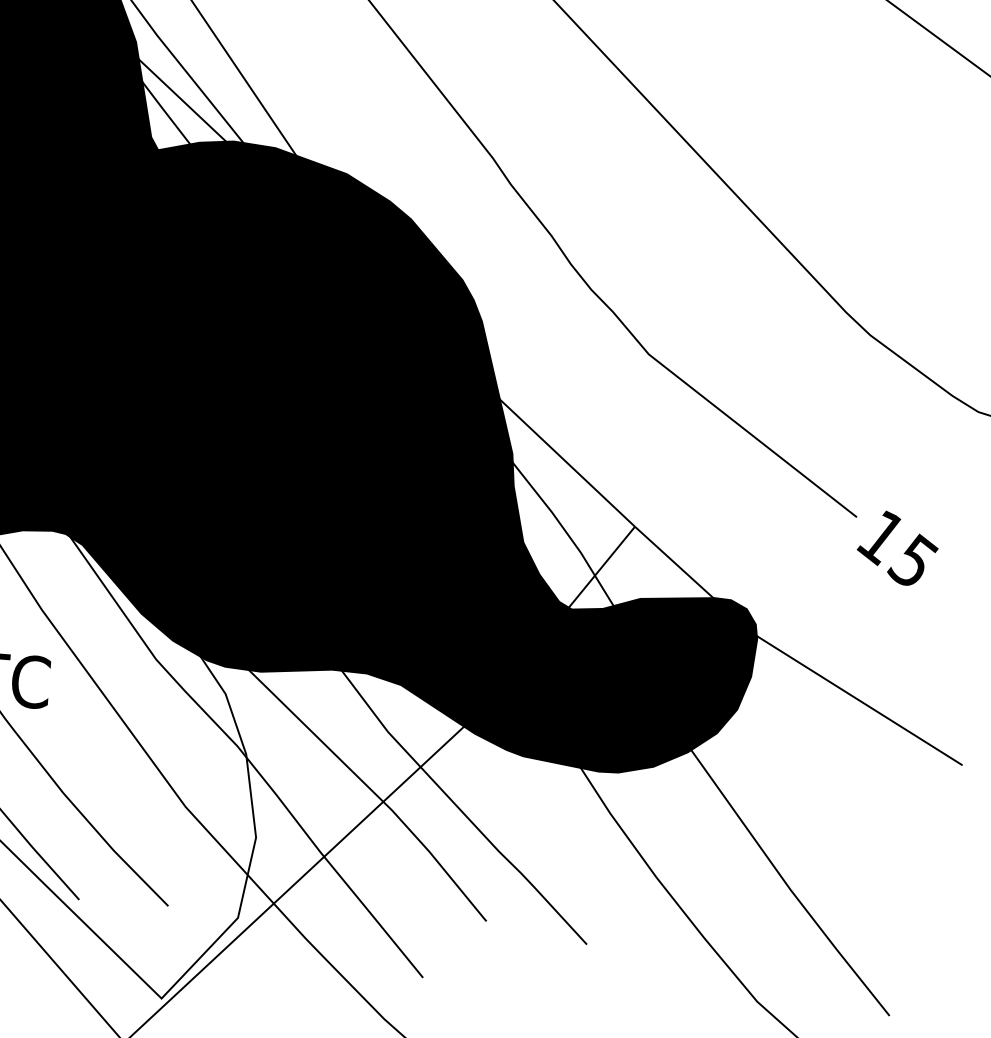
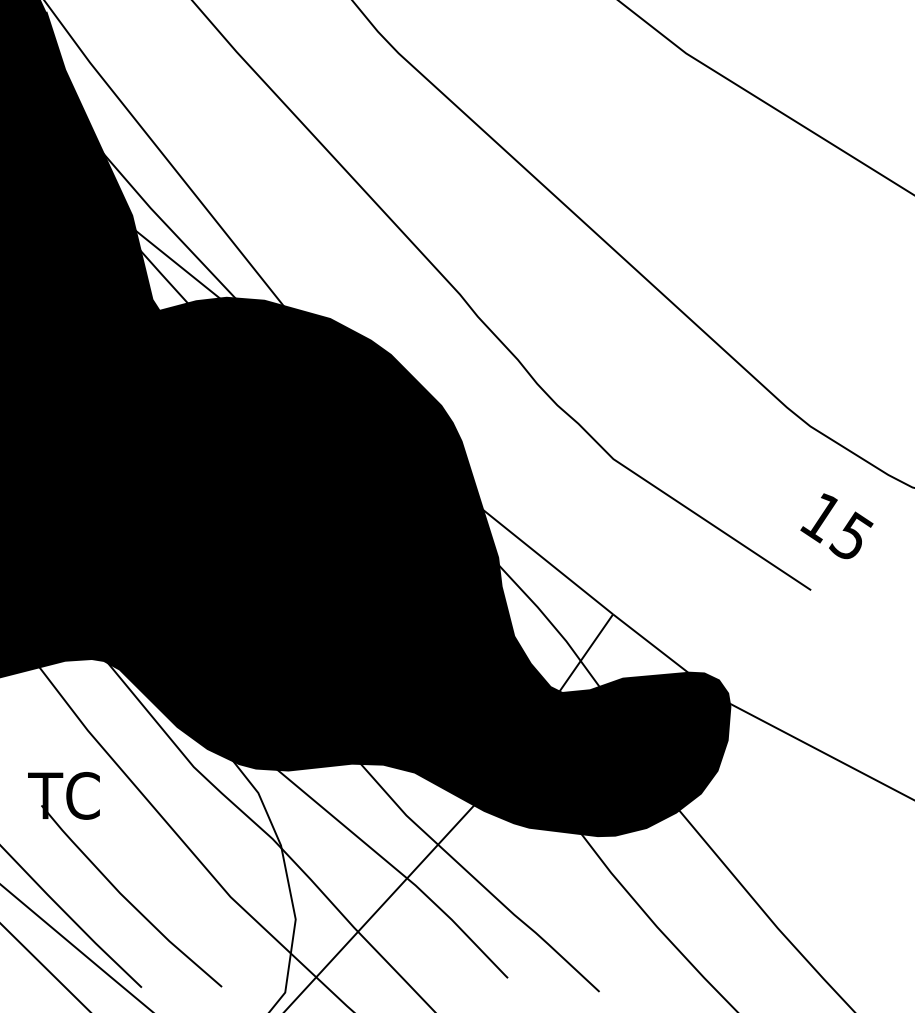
text: (897, 548) -> (836, 526), moved

